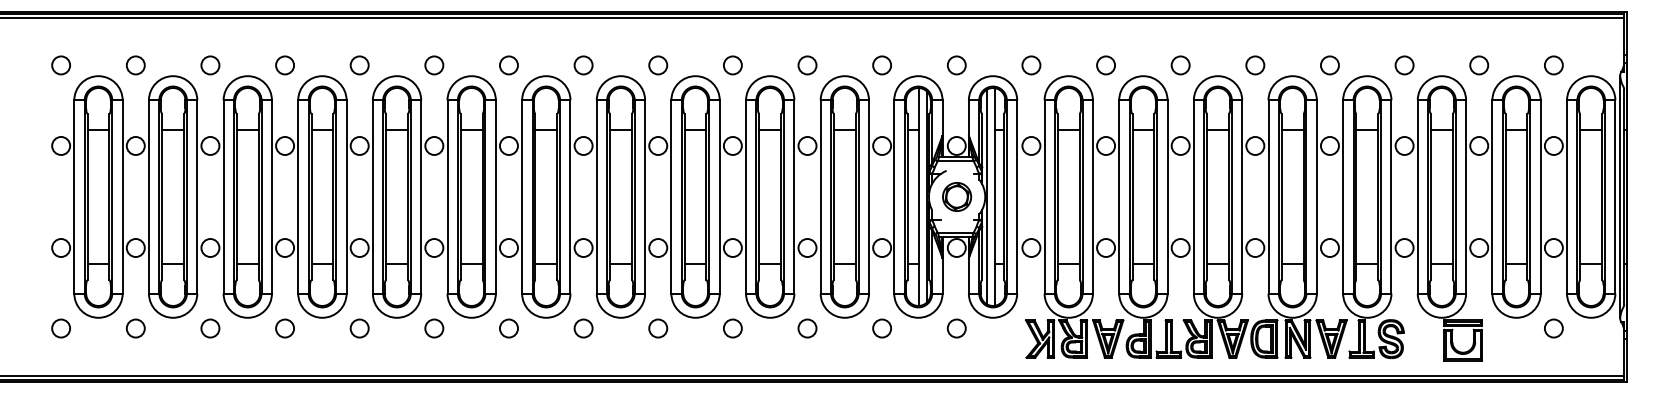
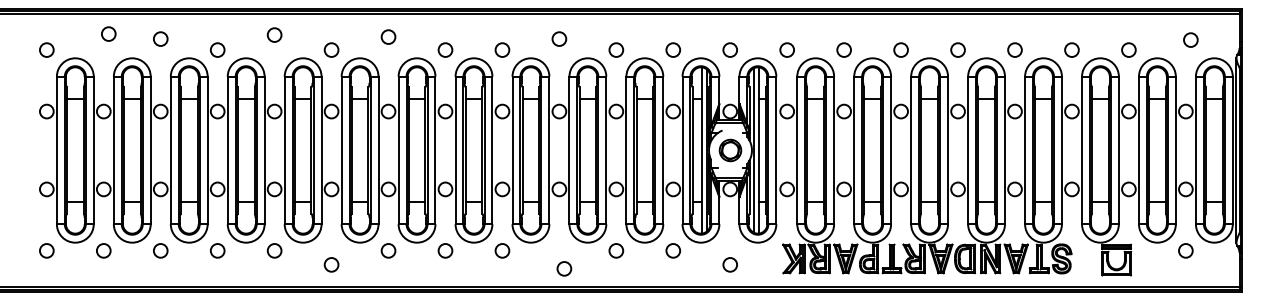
circle: (135, 64) -> (108, 33), moved
circle: (210, 64) -> (160, 38), moved
circle: (359, 64) -> (274, 34), moved
circle: (508, 64) -> (388, 36), moved
circle: (733, 64) -> (559, 38), moved
circle: (1553, 64) -> (1190, 39), moved
circle: (434, 328) -> (331, 264), moved
circle: (733, 328) -> (564, 268), moved
circle: (955, 328) -> (729, 264), moved

